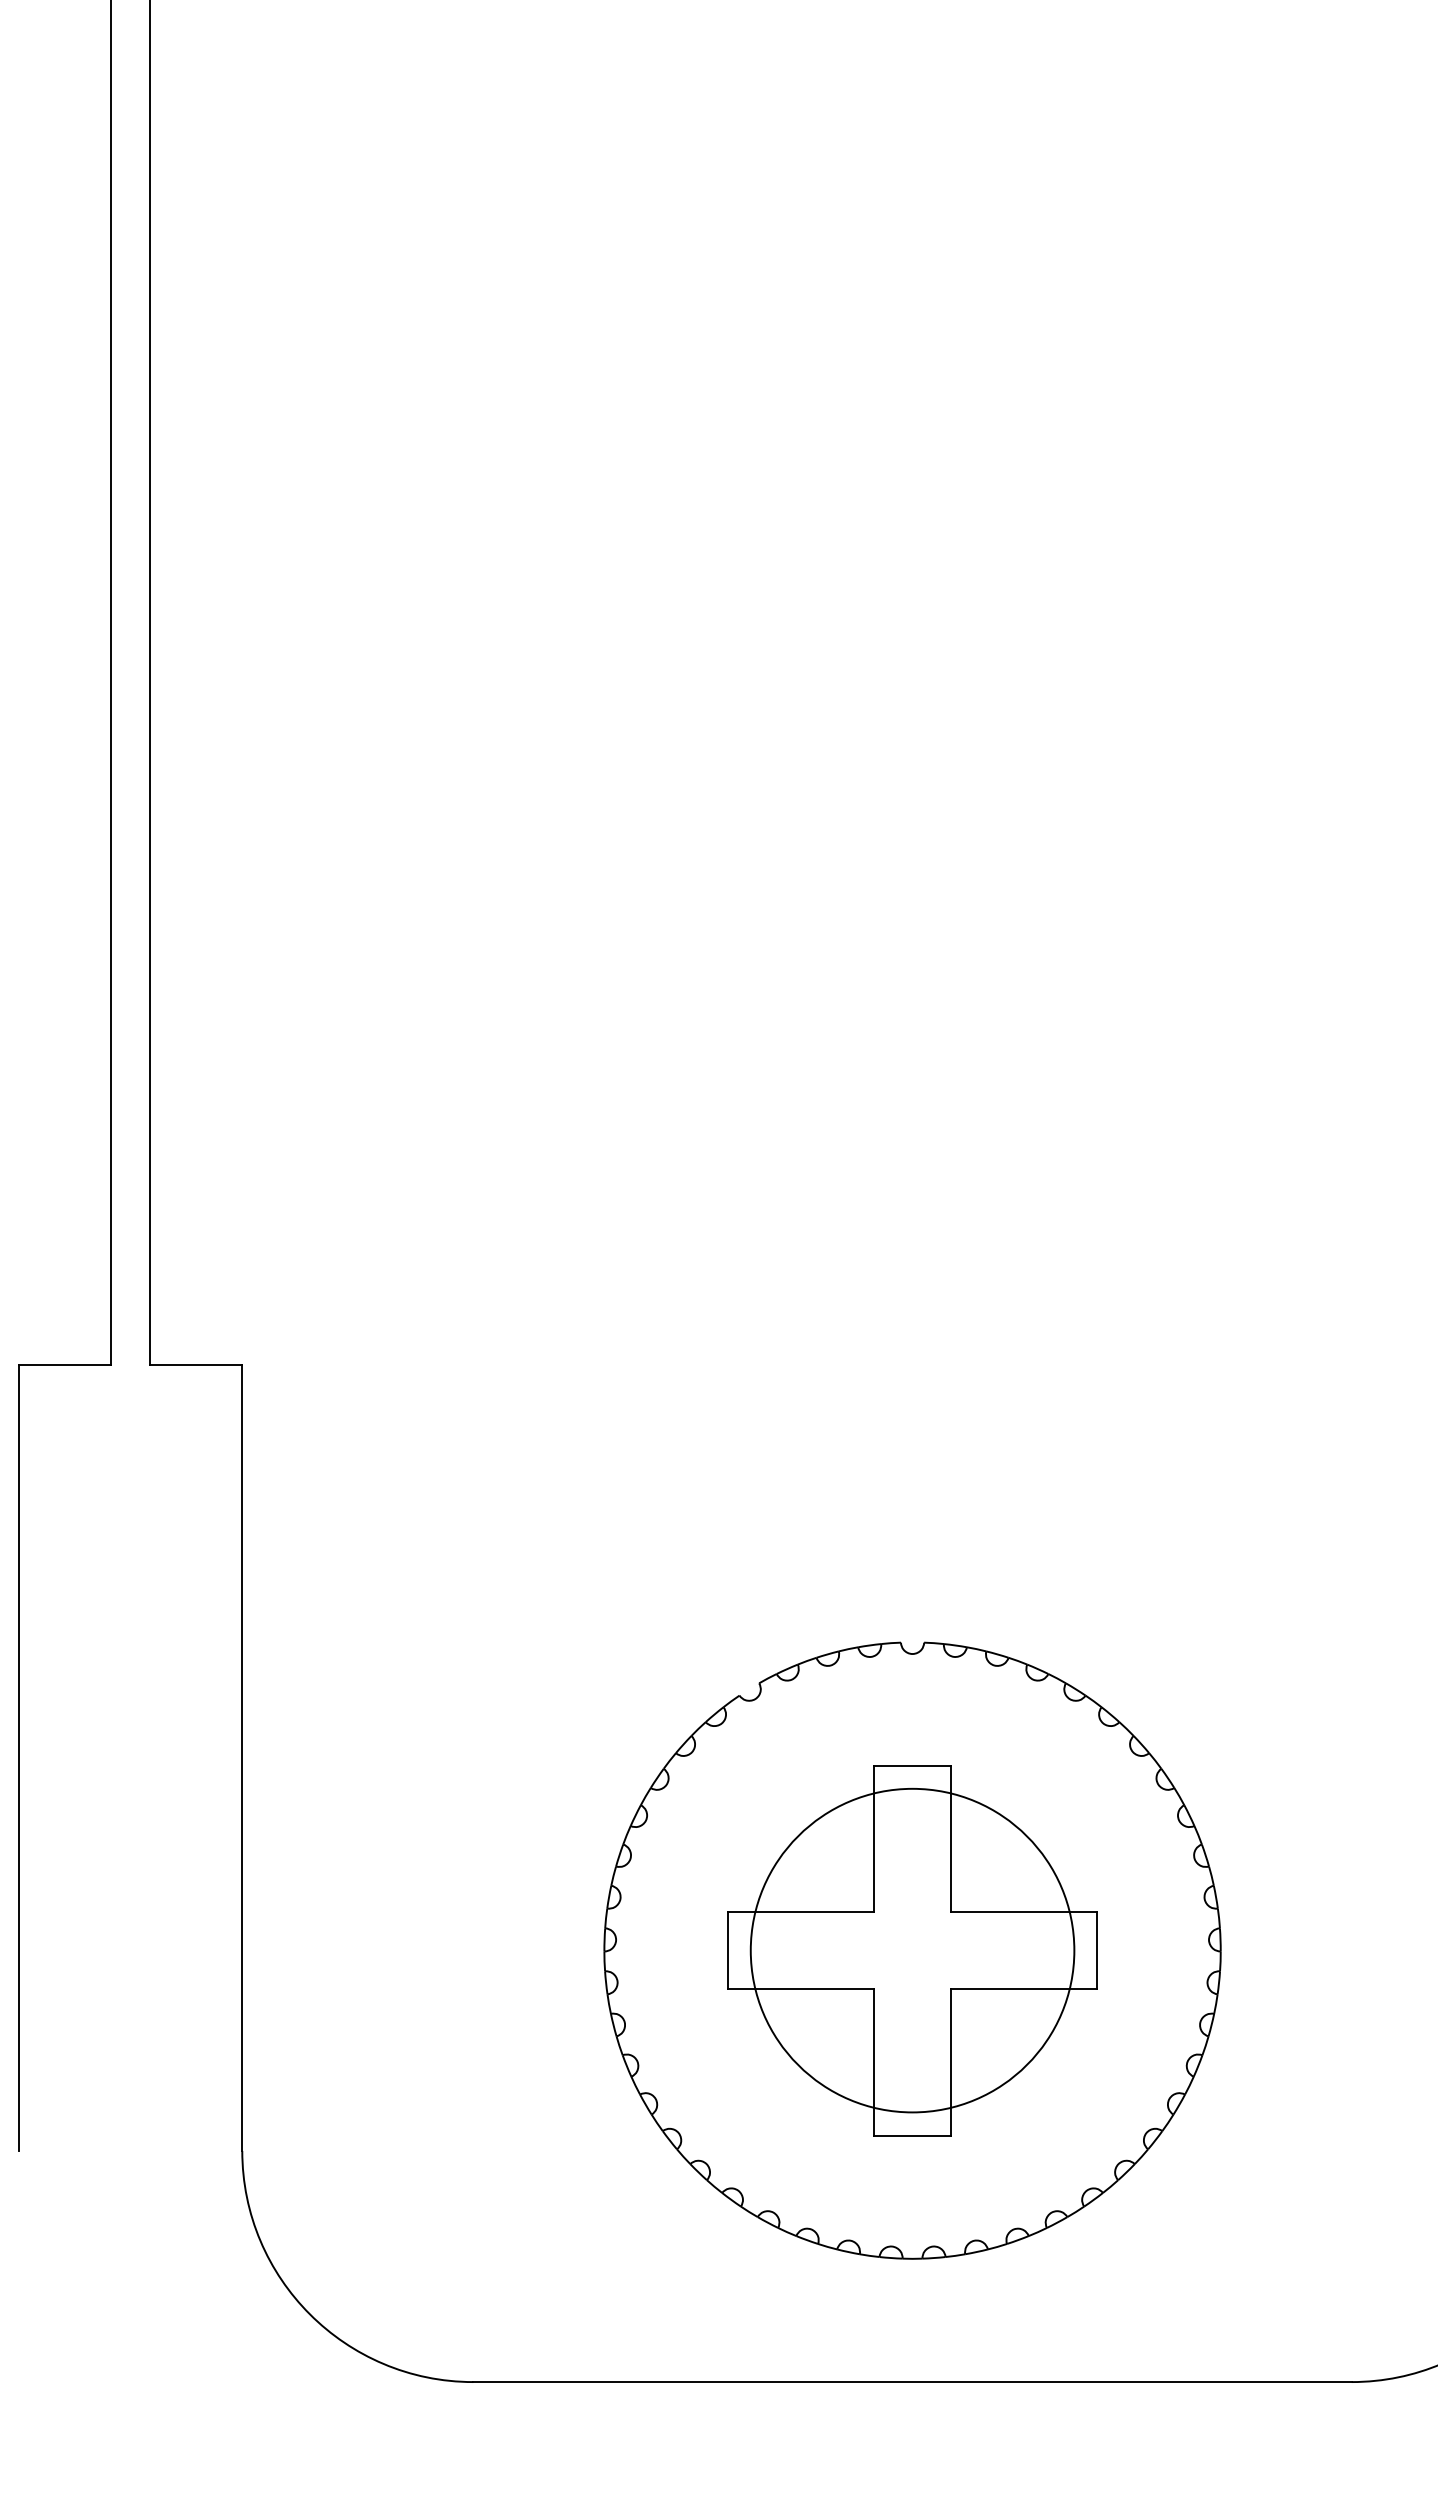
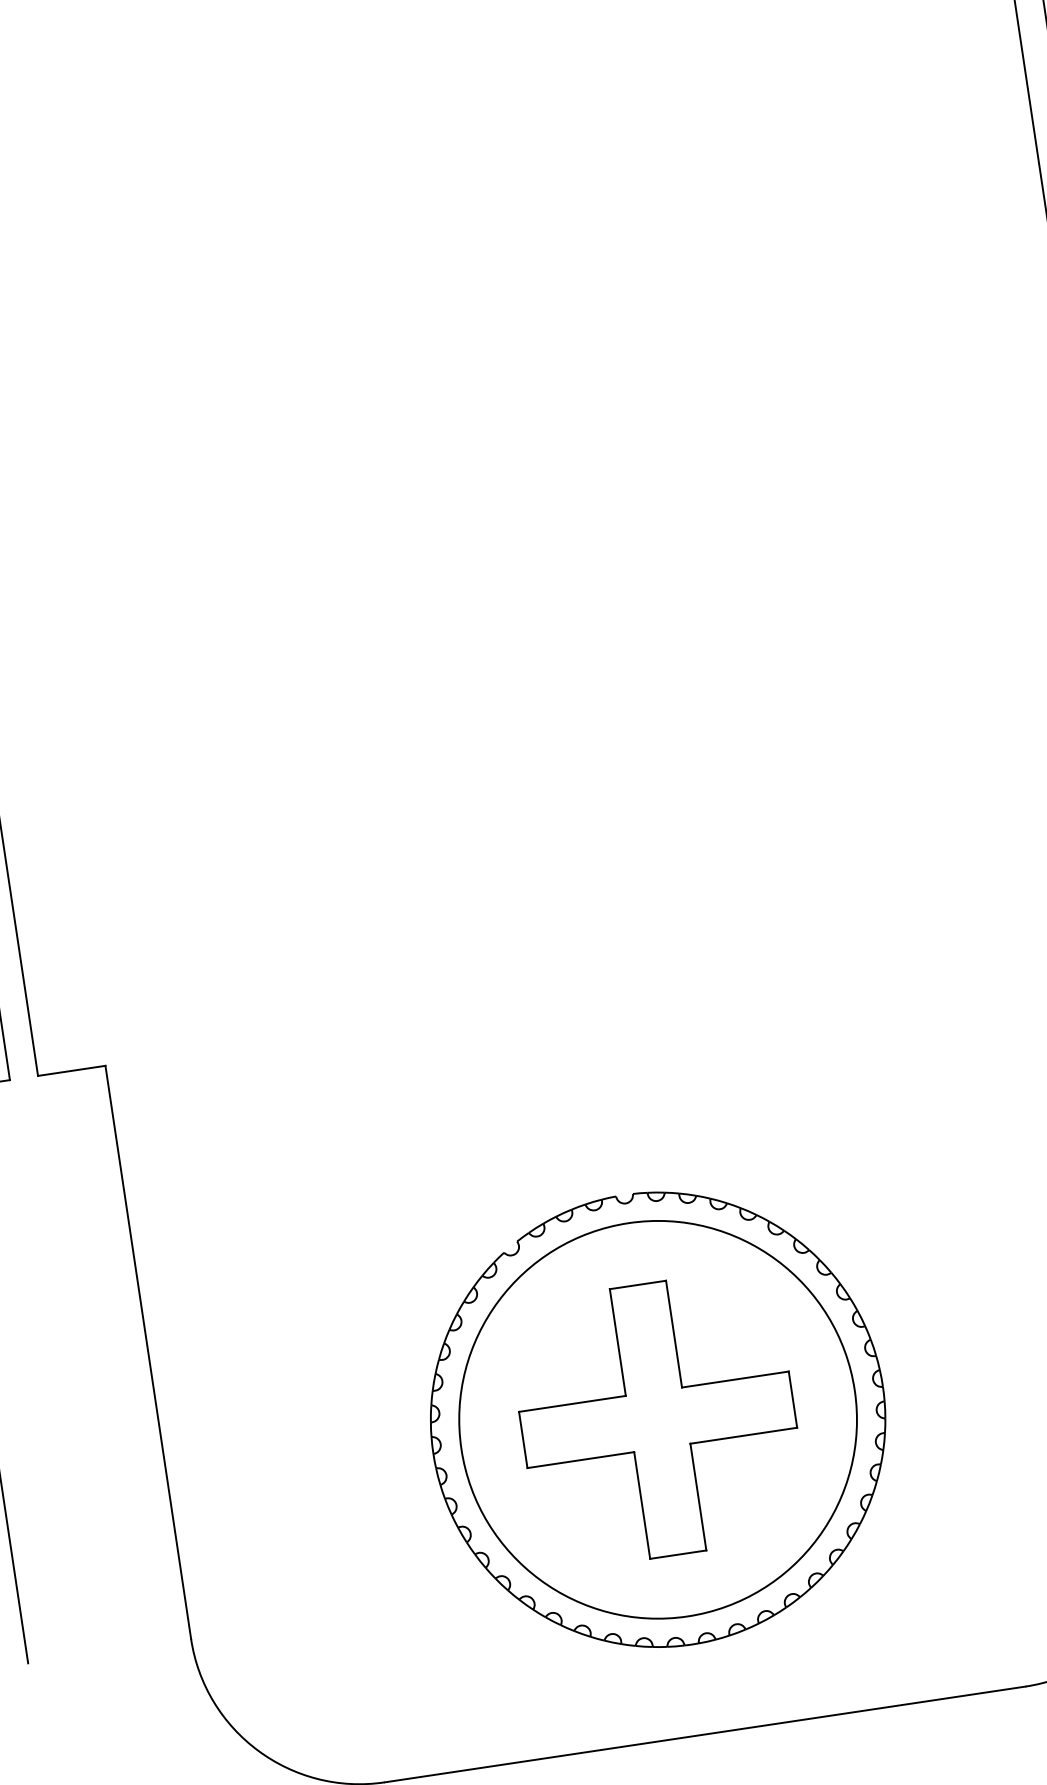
circle: (912, 1950) -> (658, 1419), size x1.67

